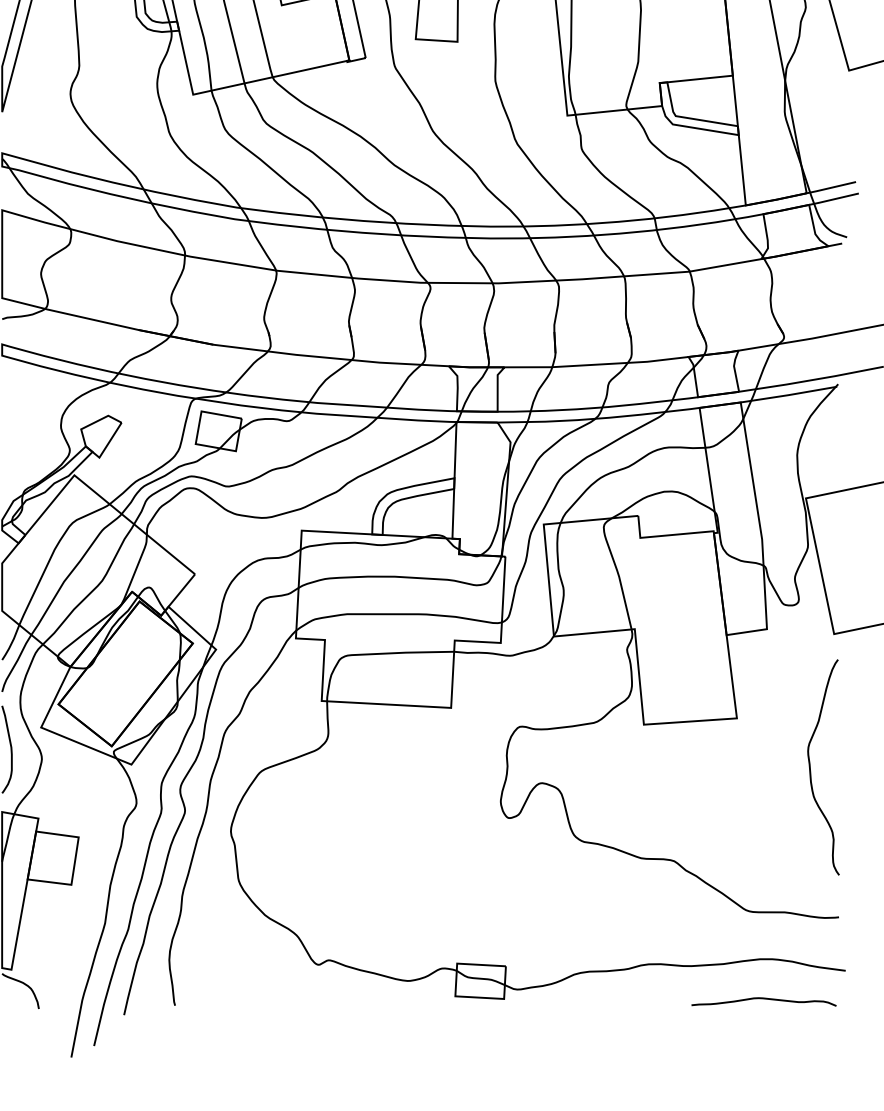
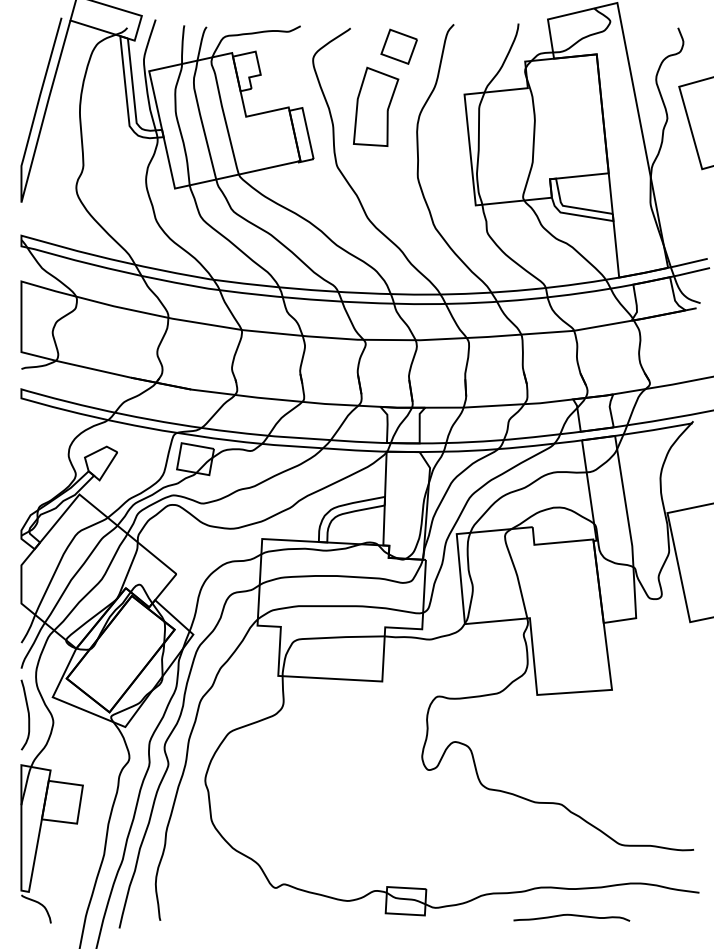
curve: (810, 767) -> (671, 729), removed
curve: (763, 999) -> (571, 915), moved

